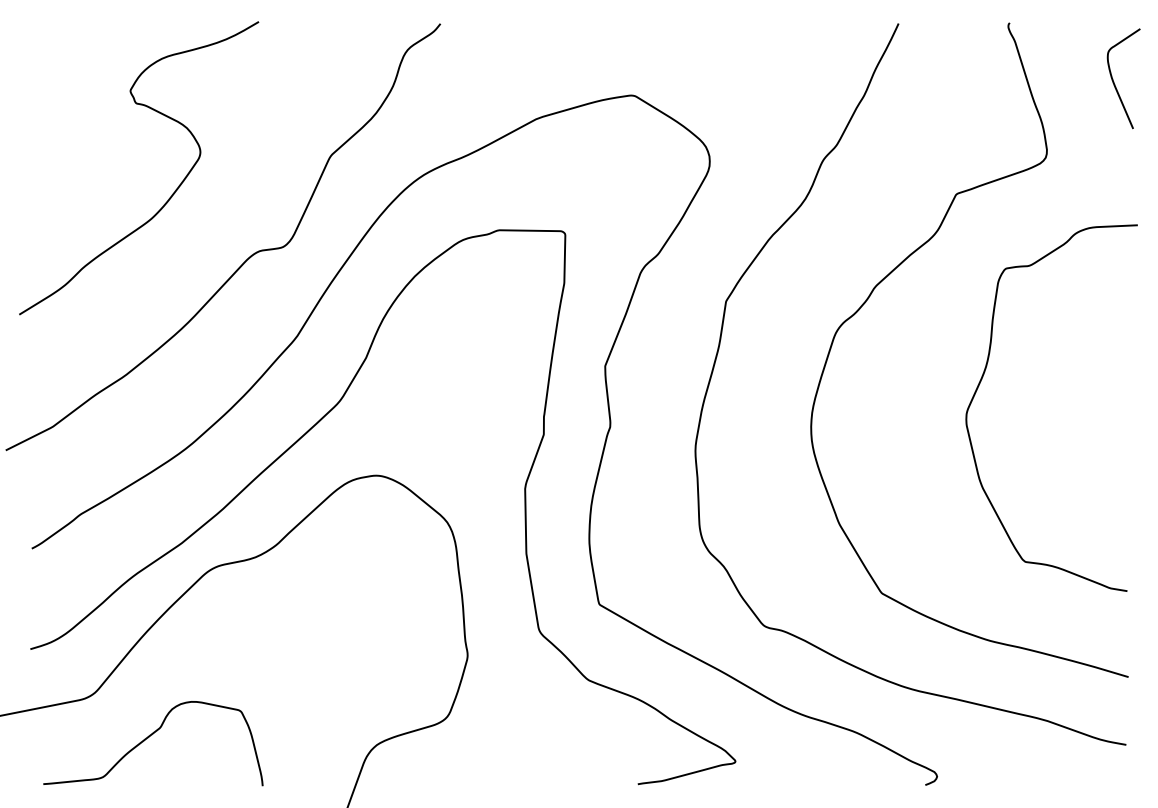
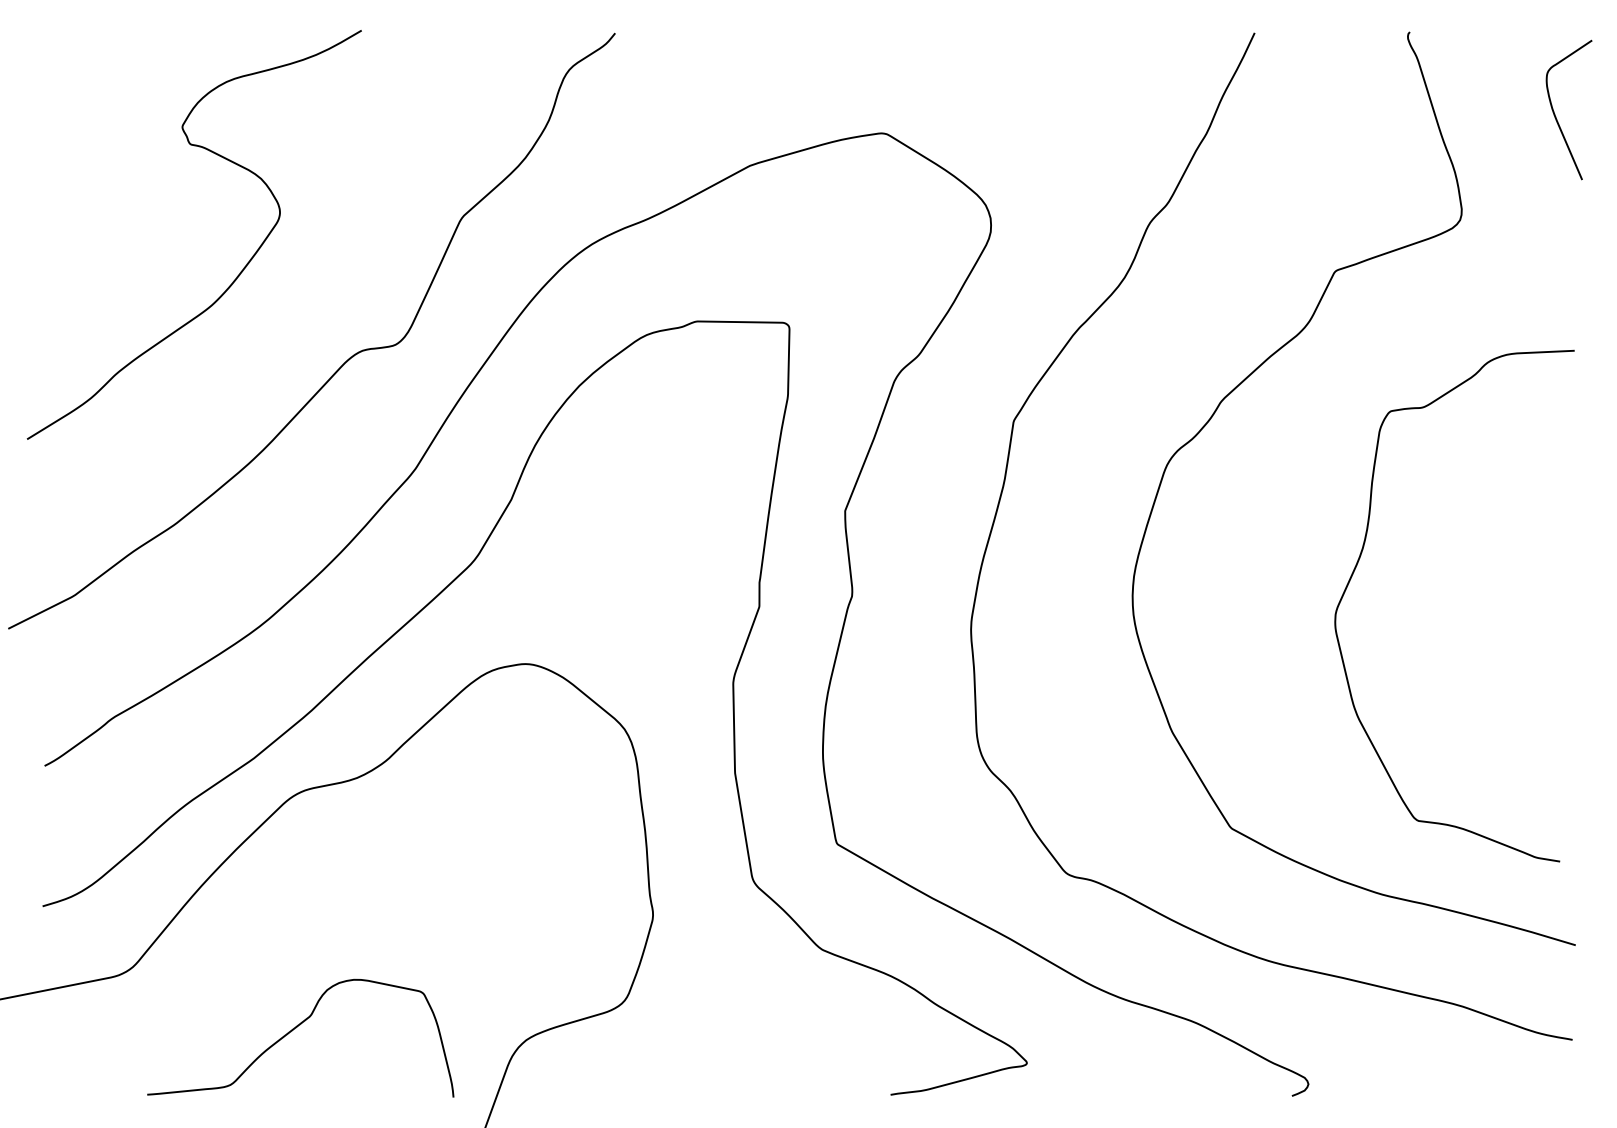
curve: (983, 377) -> (1359, 563), moved
curve: (148, 738) -> (294, 1030), moved

